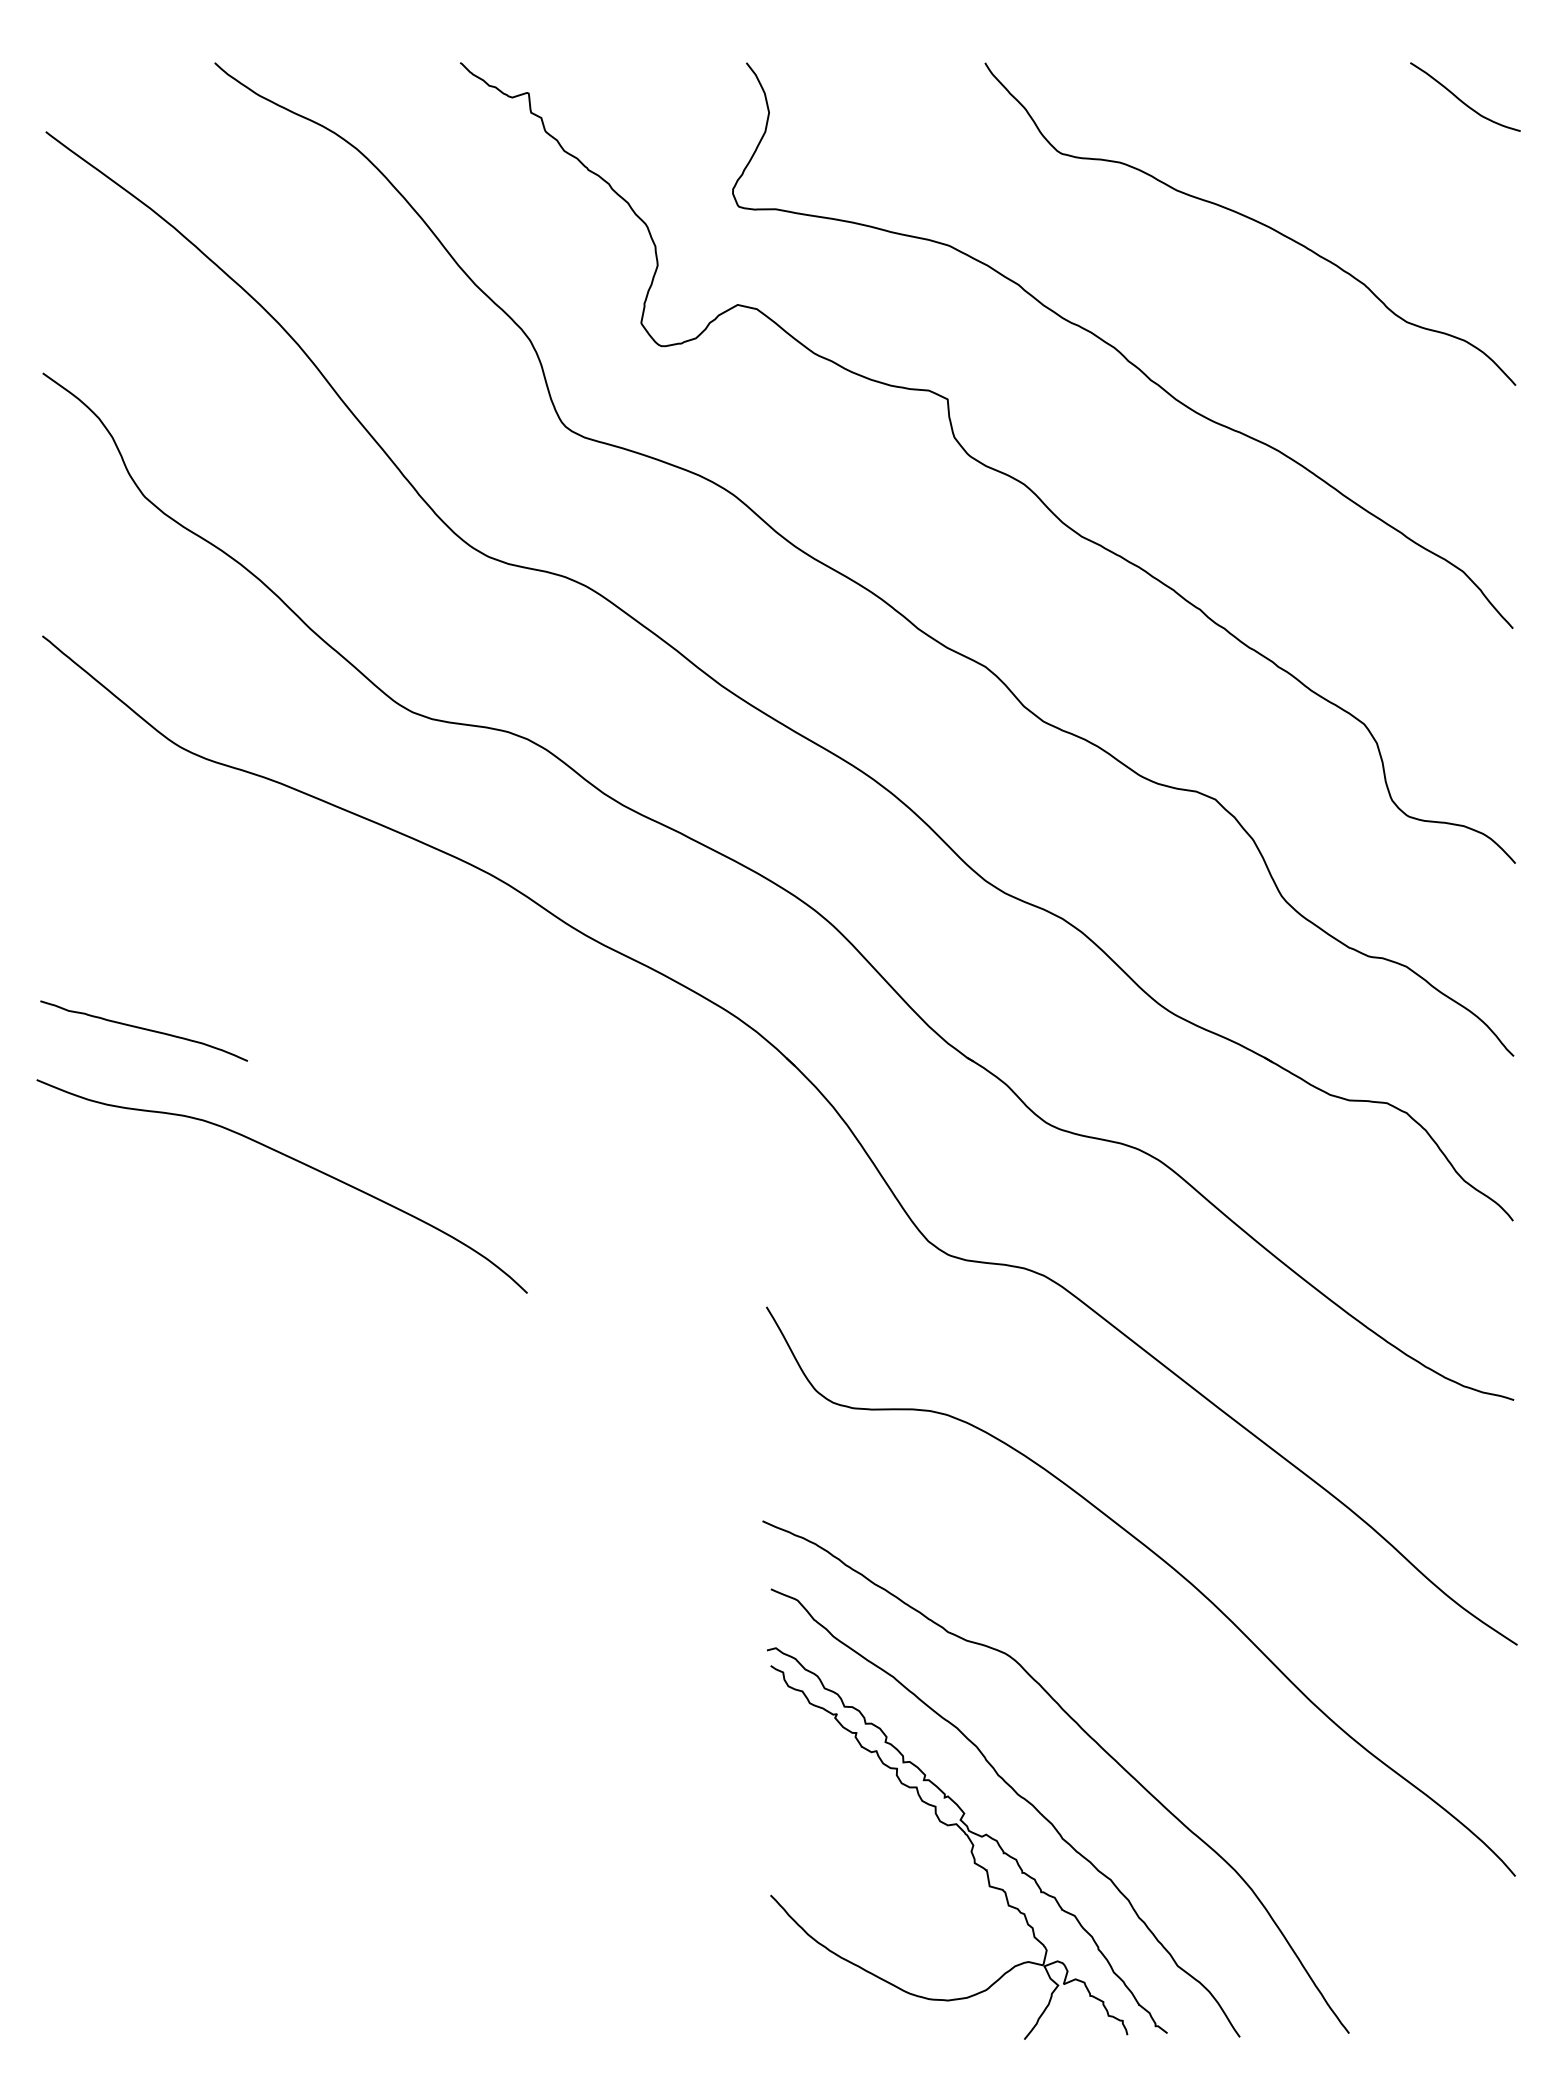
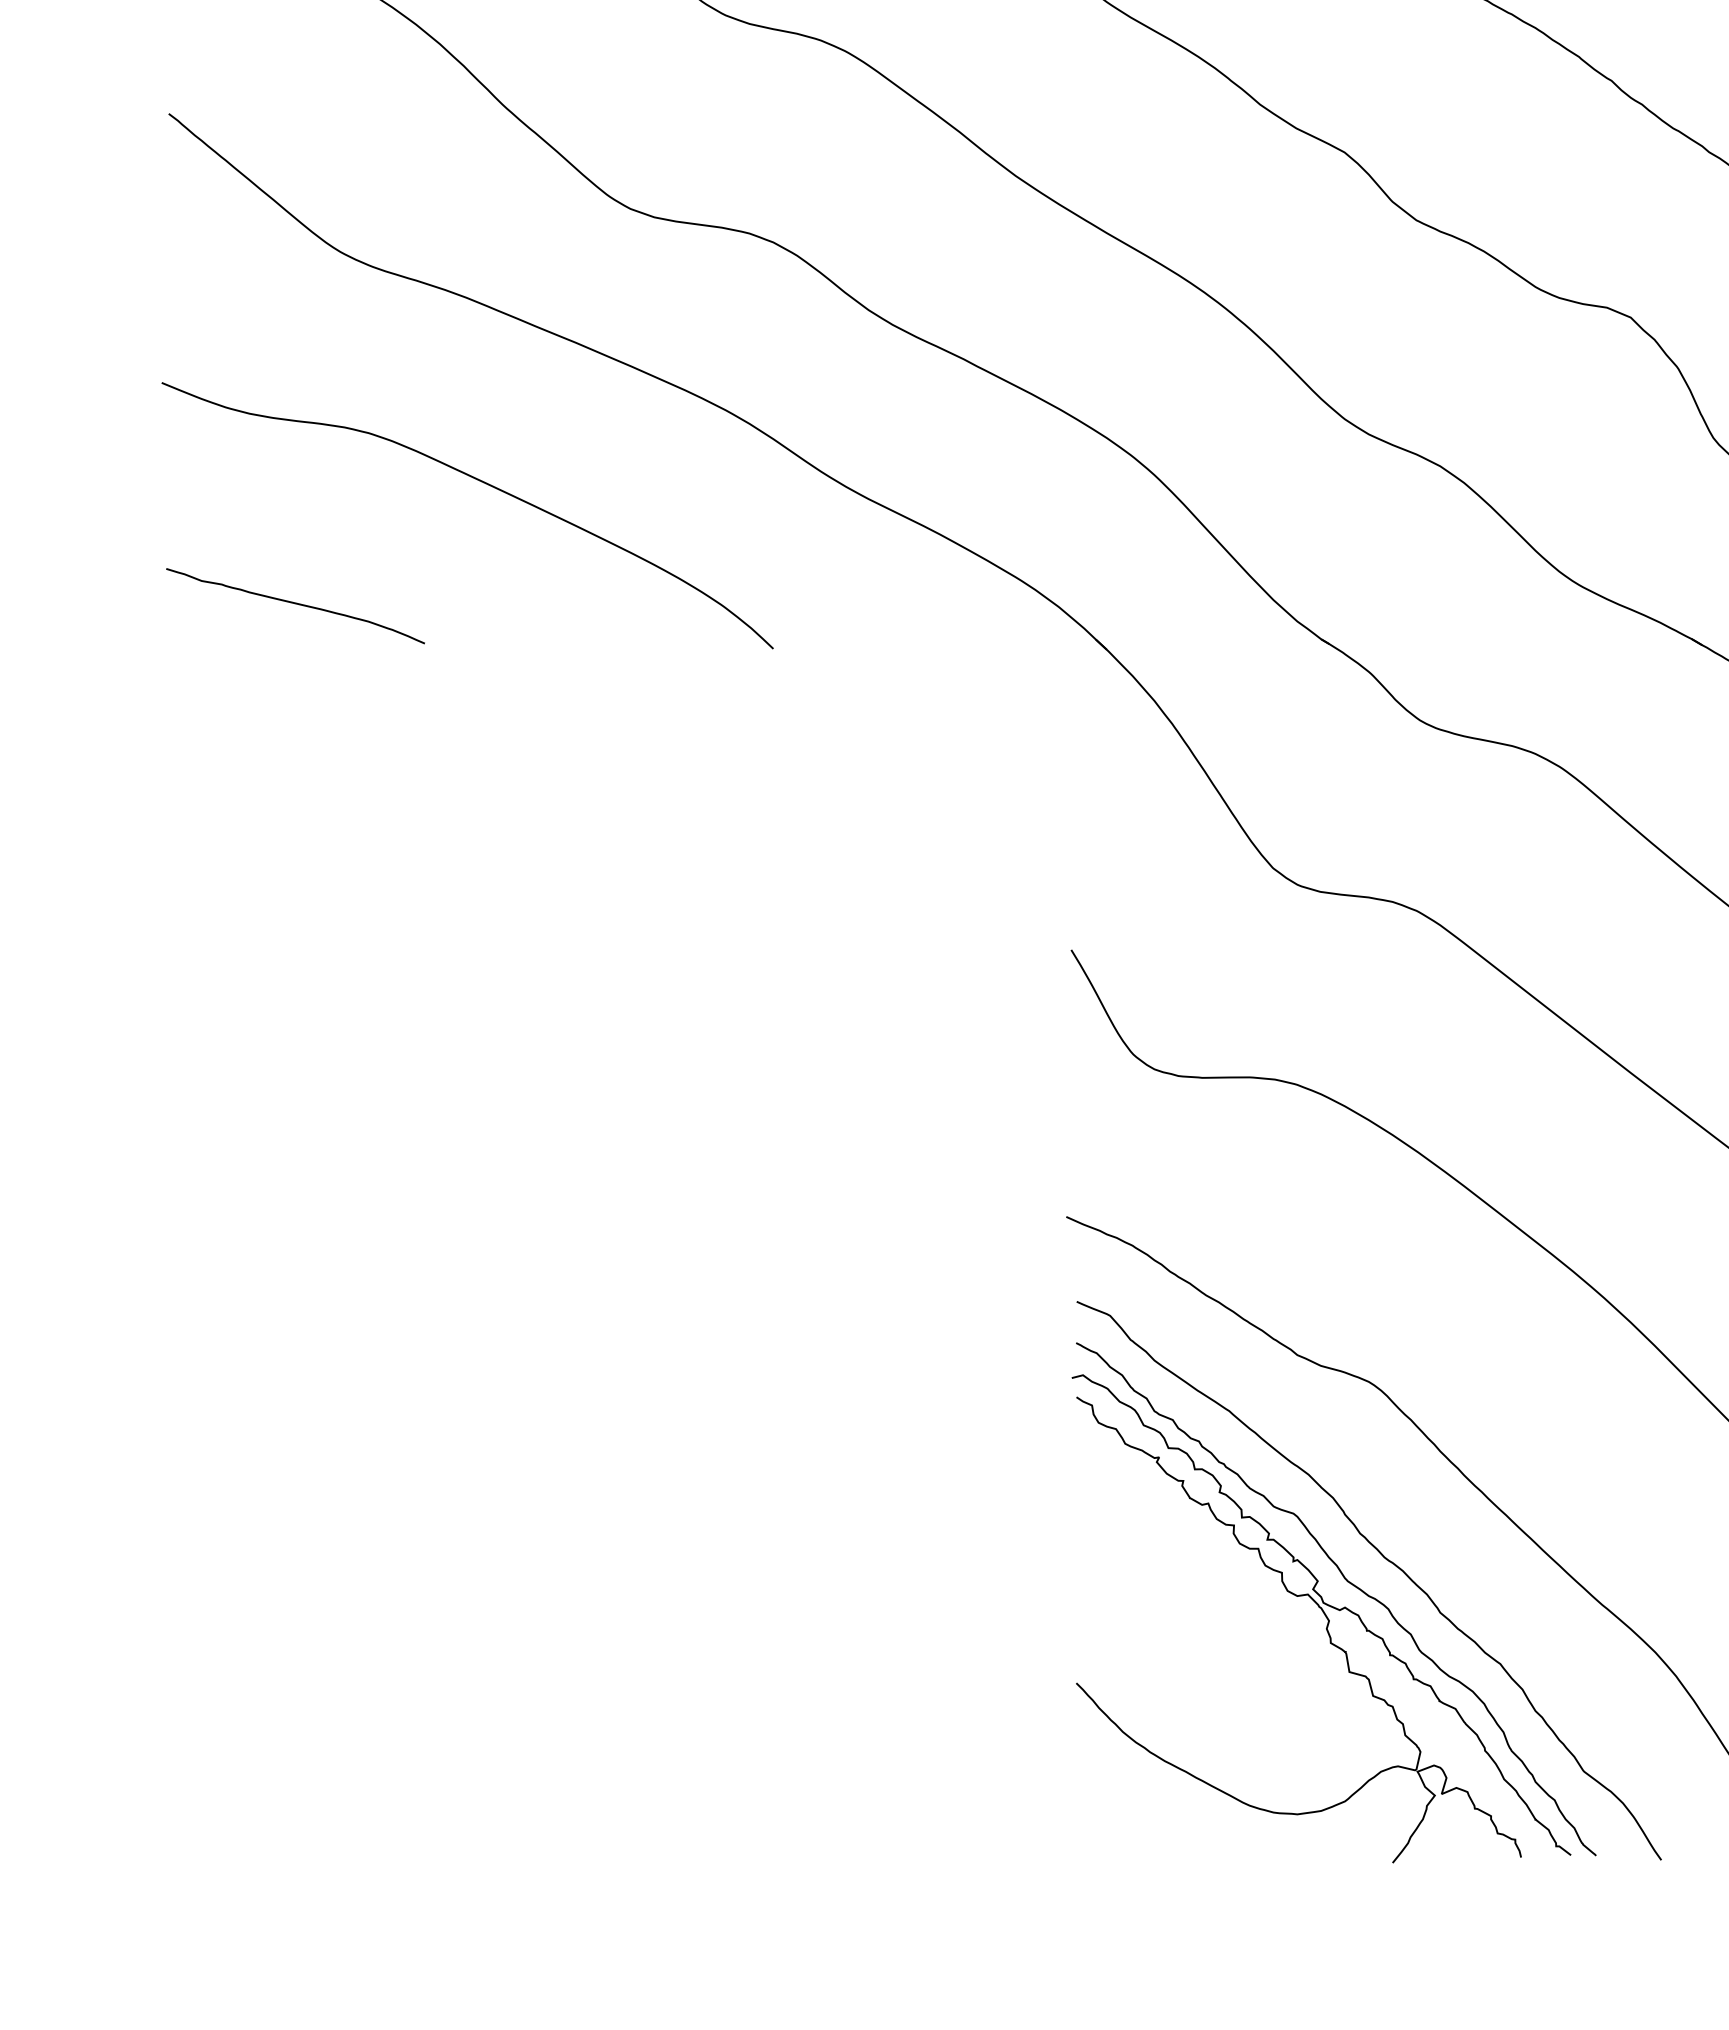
curve: (294, 1160) -> (483, 483), moved
curve: (989, 1815) -> (1349, 1583), added

